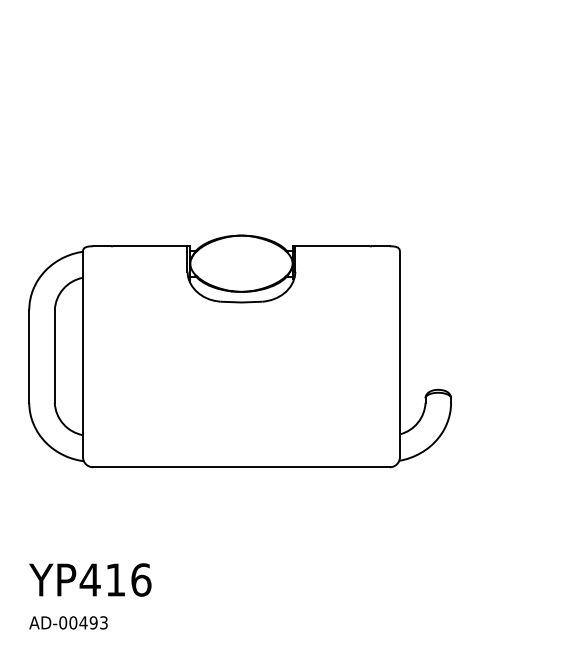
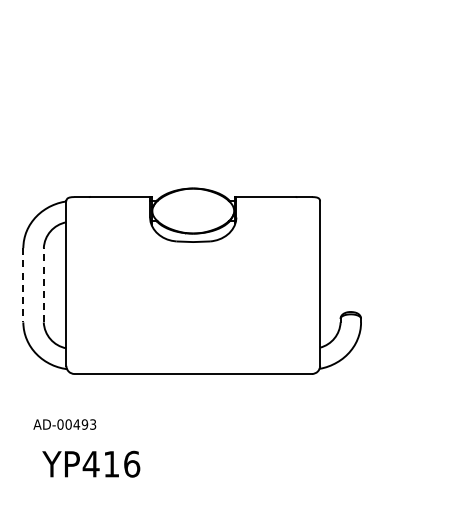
line: (54, 355) -> (43, 284), solid -> dashed
line: (29, 356) -> (23, 285), solid -> dashed
text: (90, 579) -> (91, 463), moved
text: (68, 622) -> (64, 424), moved

